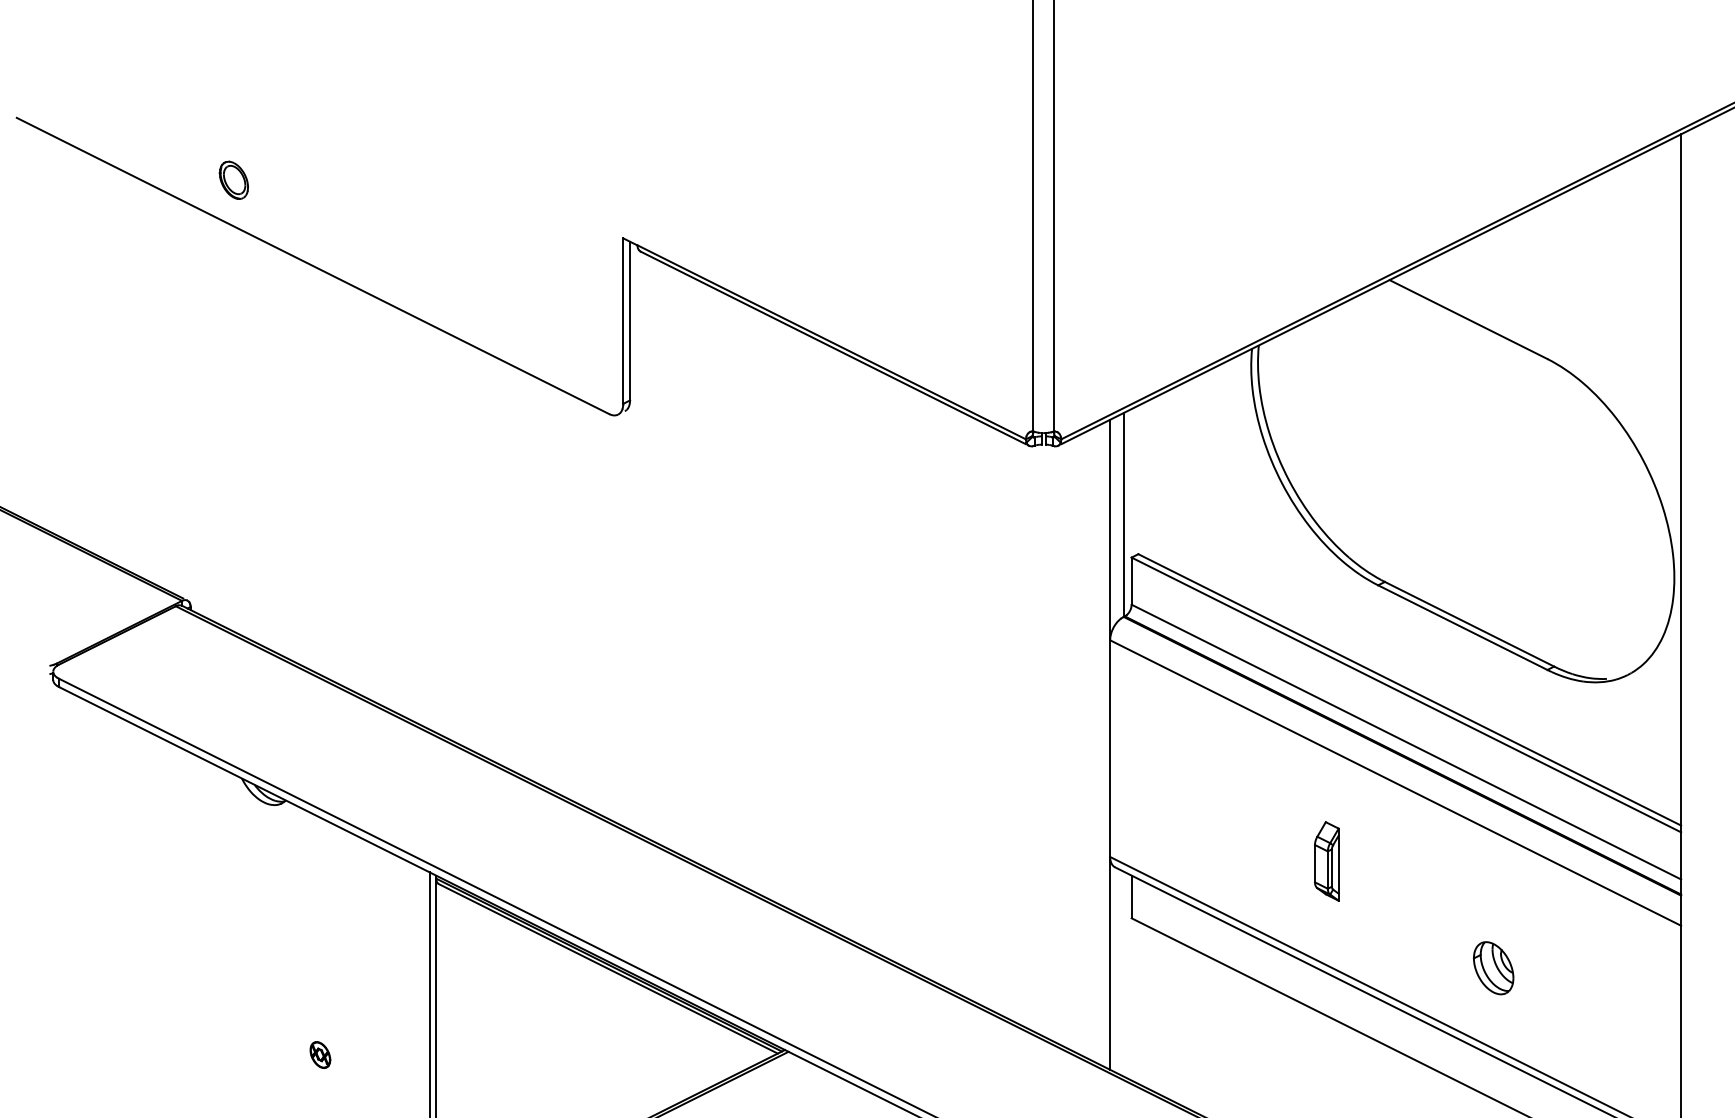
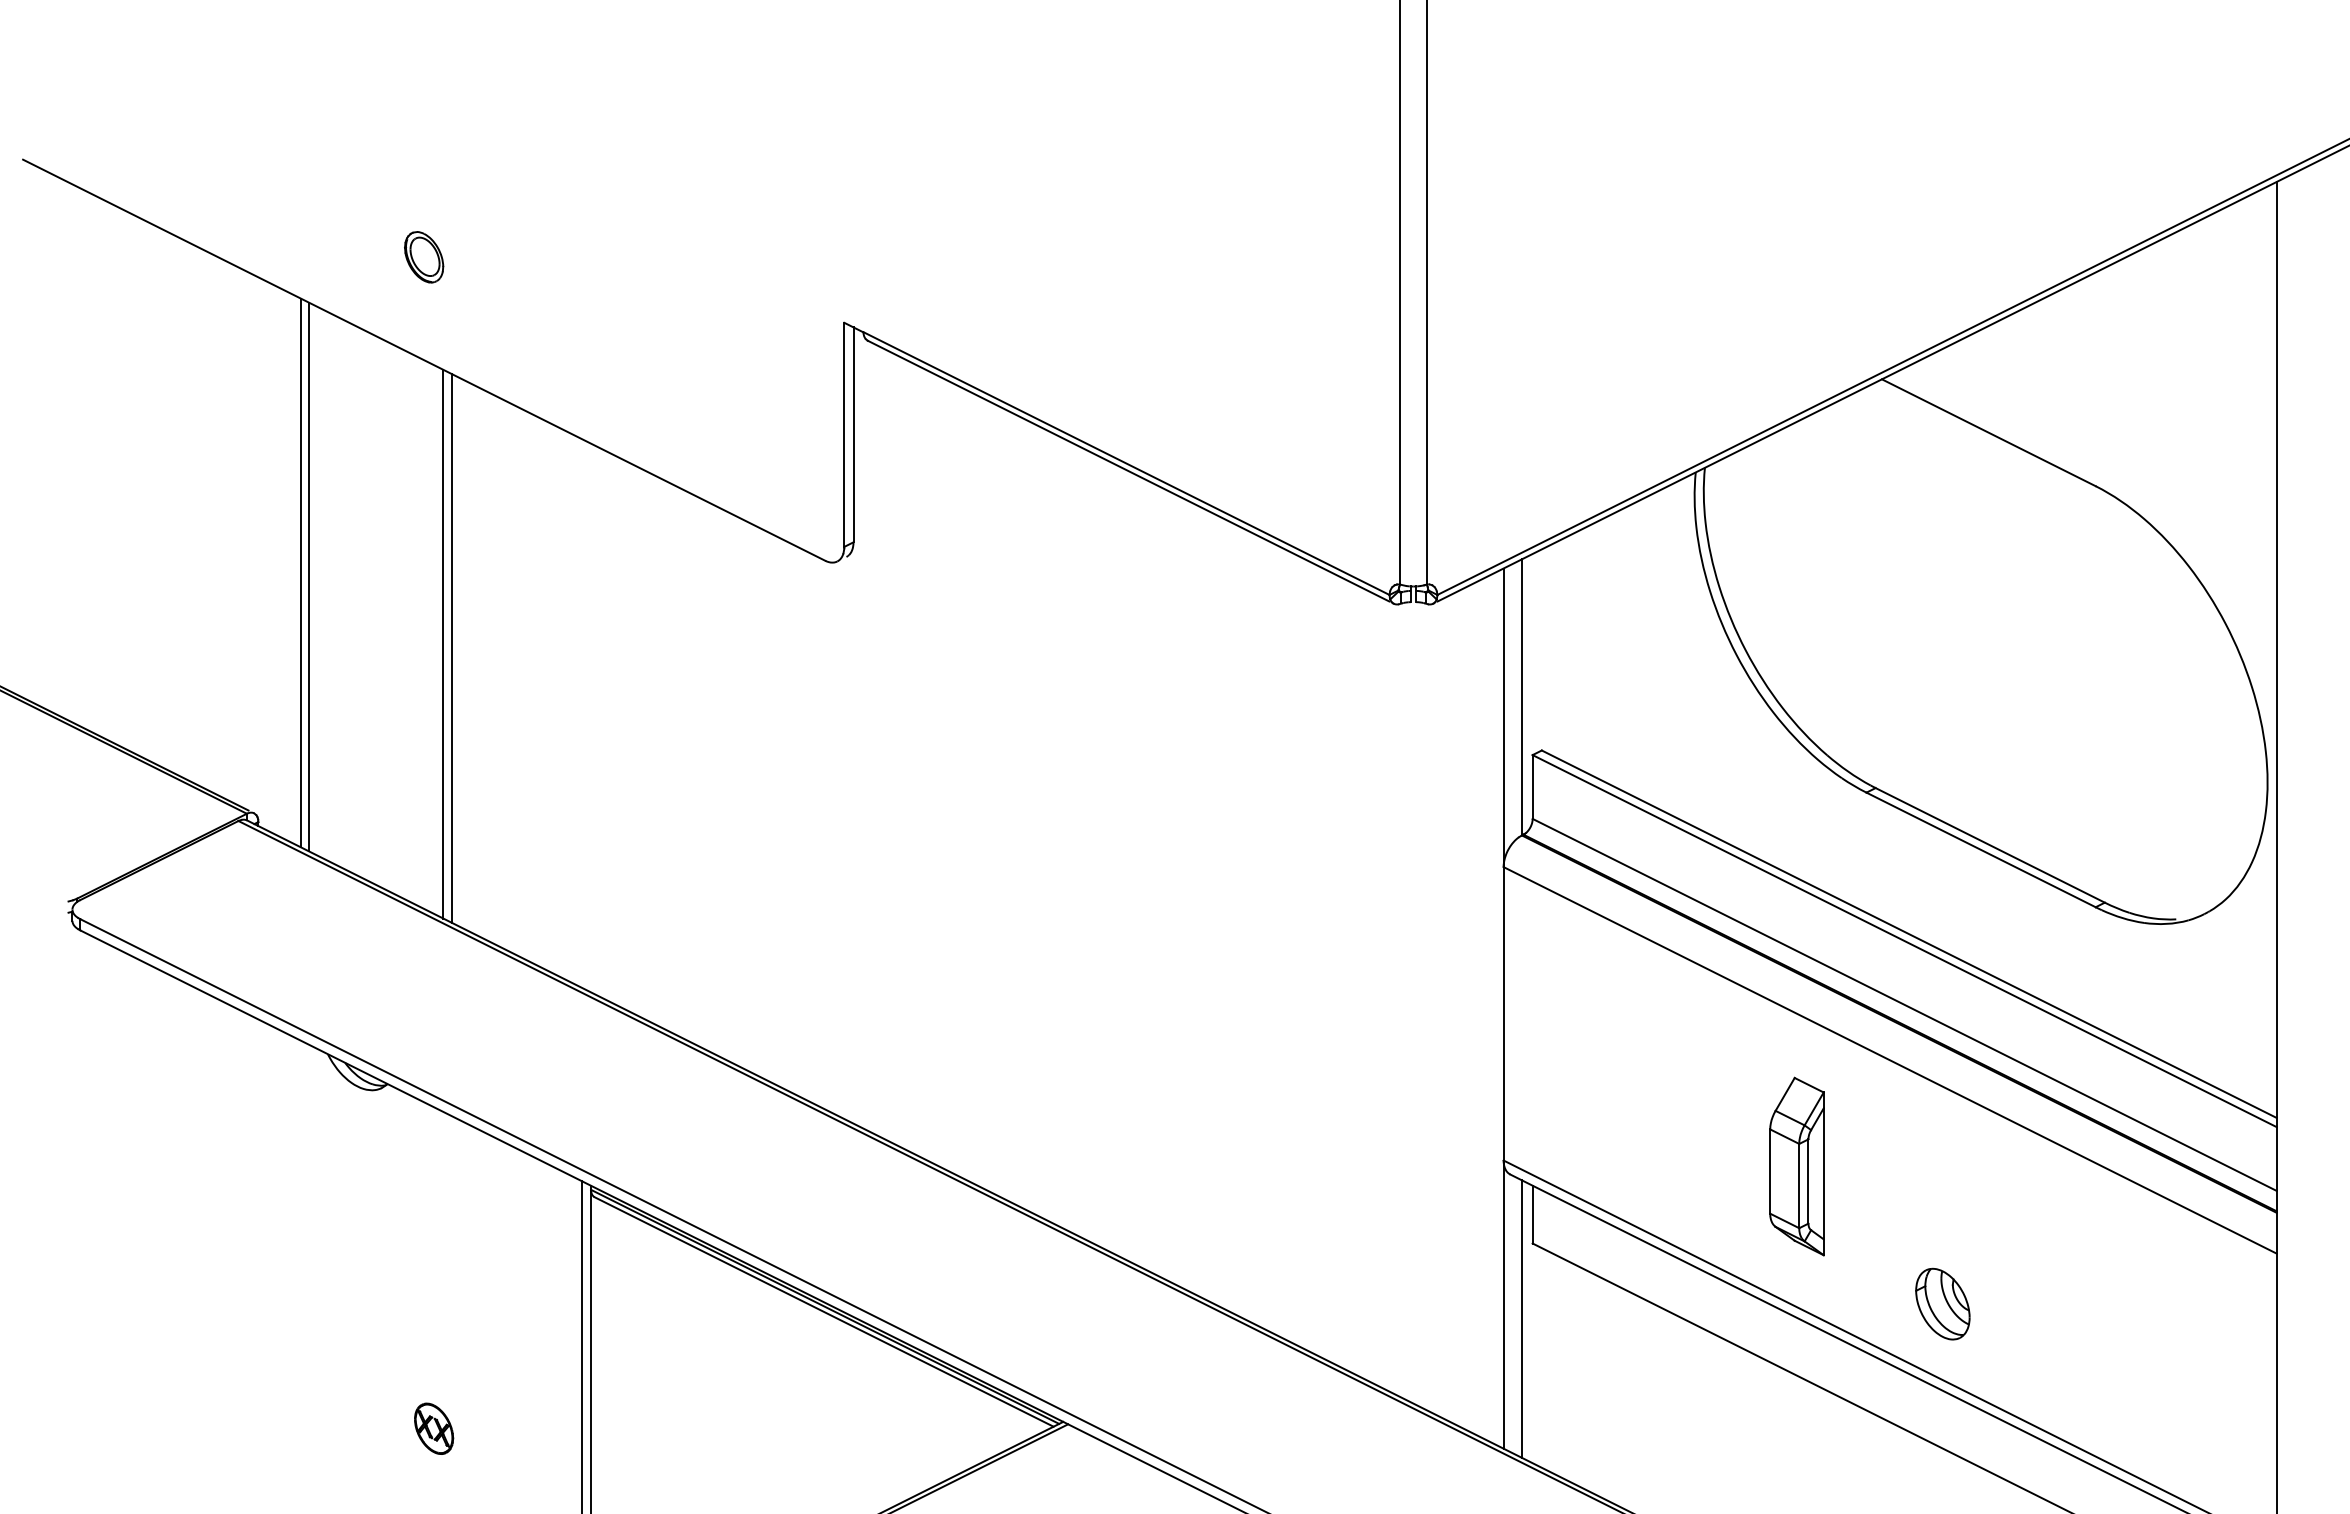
part: (234, 180) -> (424, 257), moved
line: (222, 422) -> (301, 572), added
line: (227, 425) -> (308, 576), added
line: (327, 475) -> (443, 643), added
line: (333, 478) -> (452, 648), added
part: (1326, 861) -> (1796, 1166), size x1.67
part: (1493, 967) -> (1942, 1303), moved
line: (1123, 973) -> (1521, 1318), added
part: (320, 1054) -> (434, 1428), size x1.43

